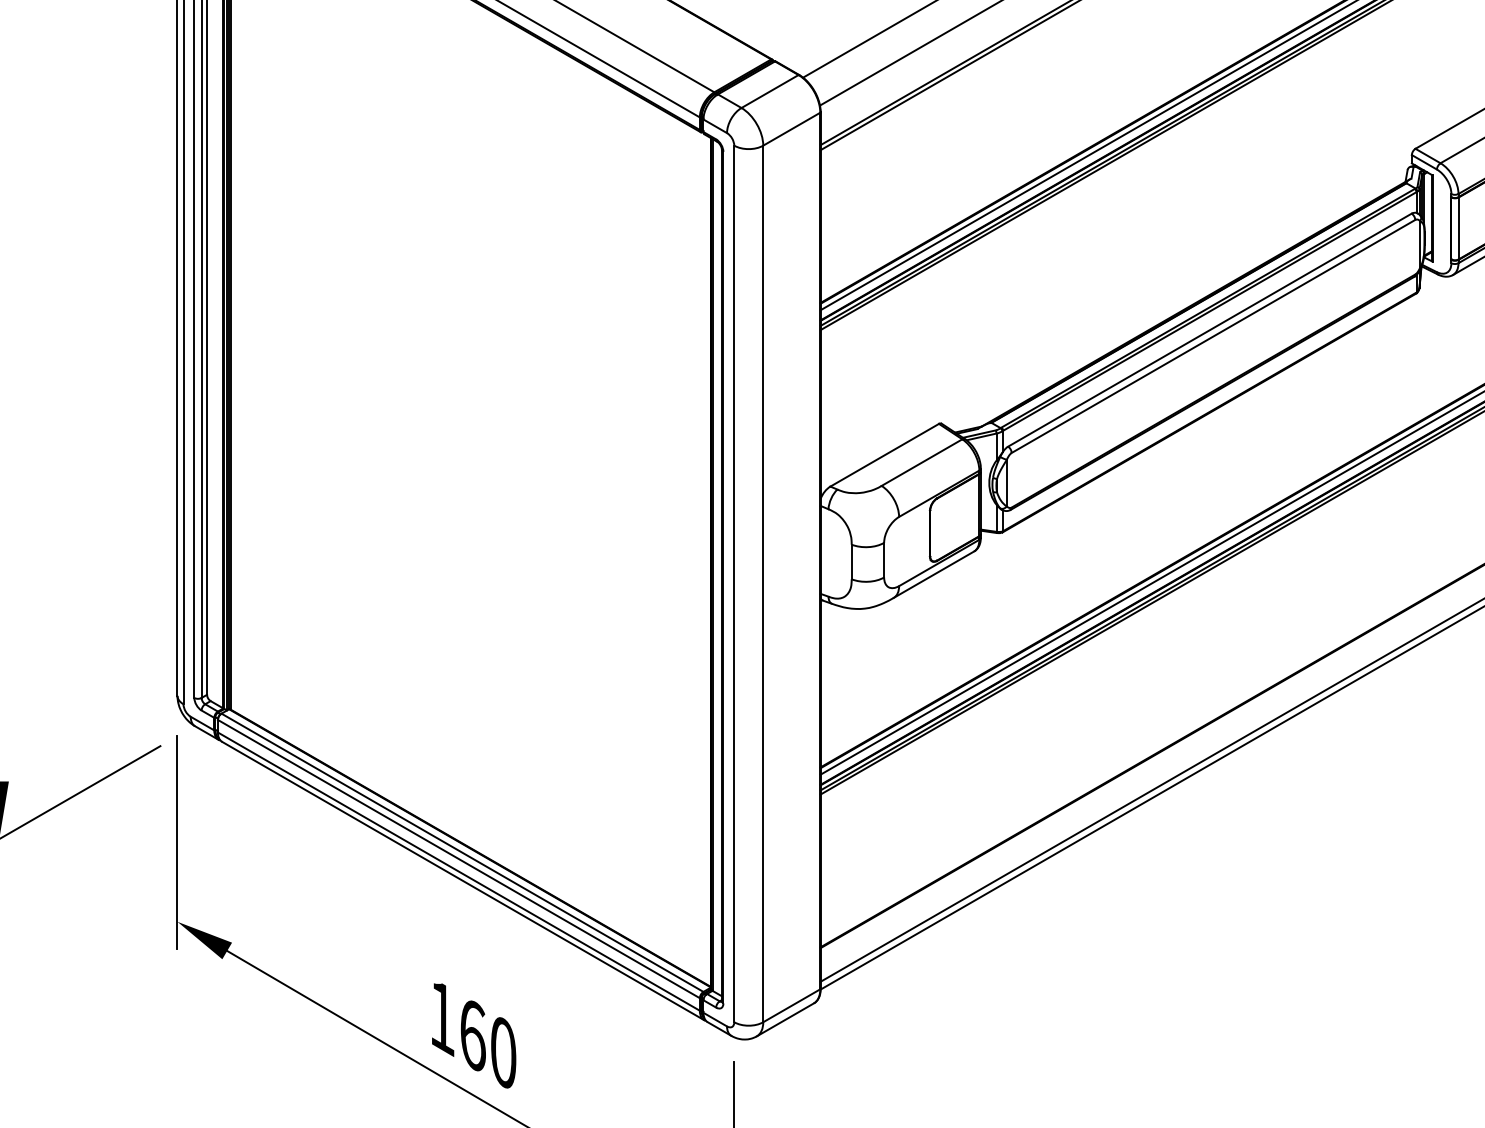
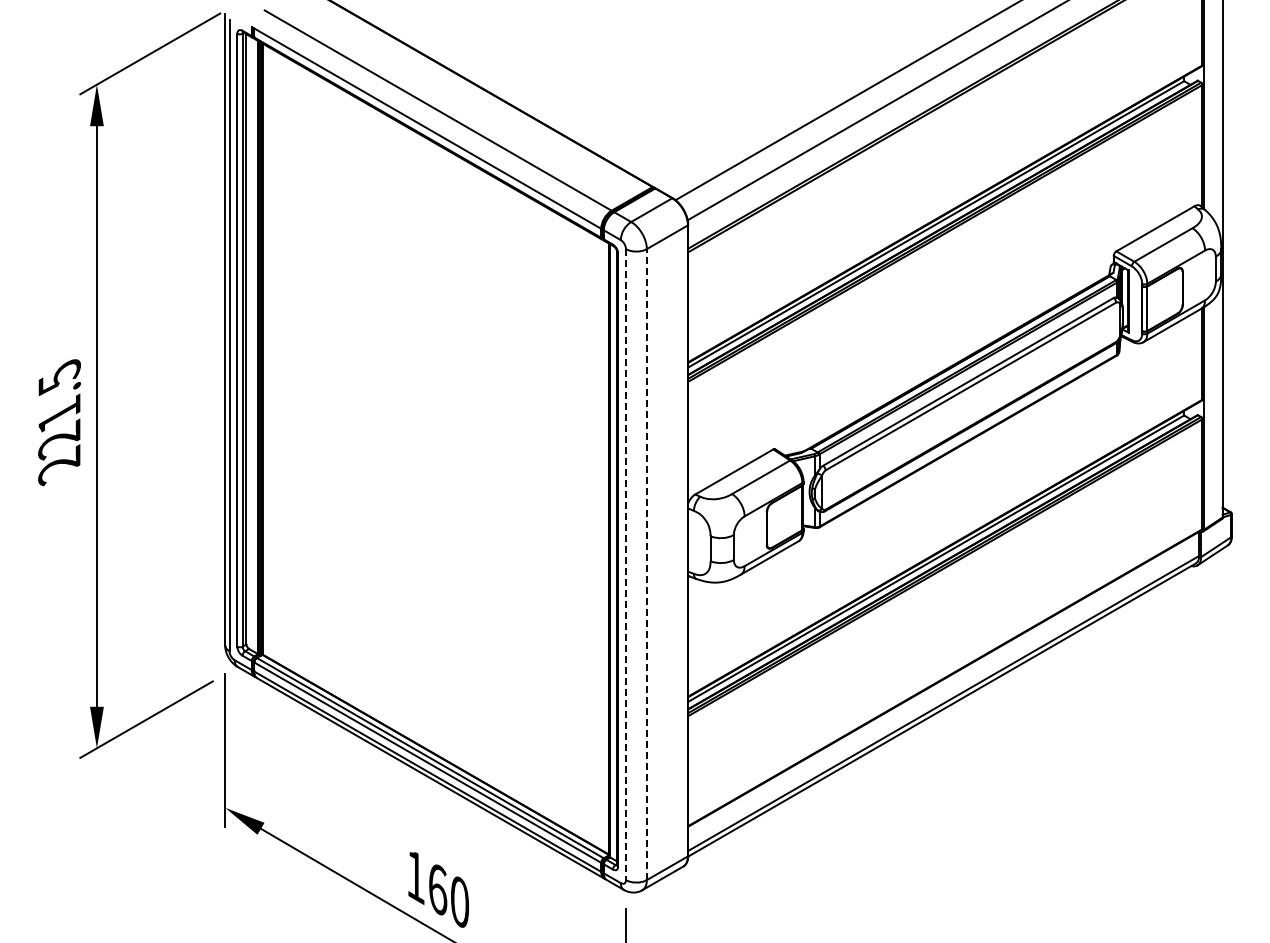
line: (762, 583) -> (646, 564), solid -> dashed
line: (734, 585) -> (626, 565), solid -> dashed

